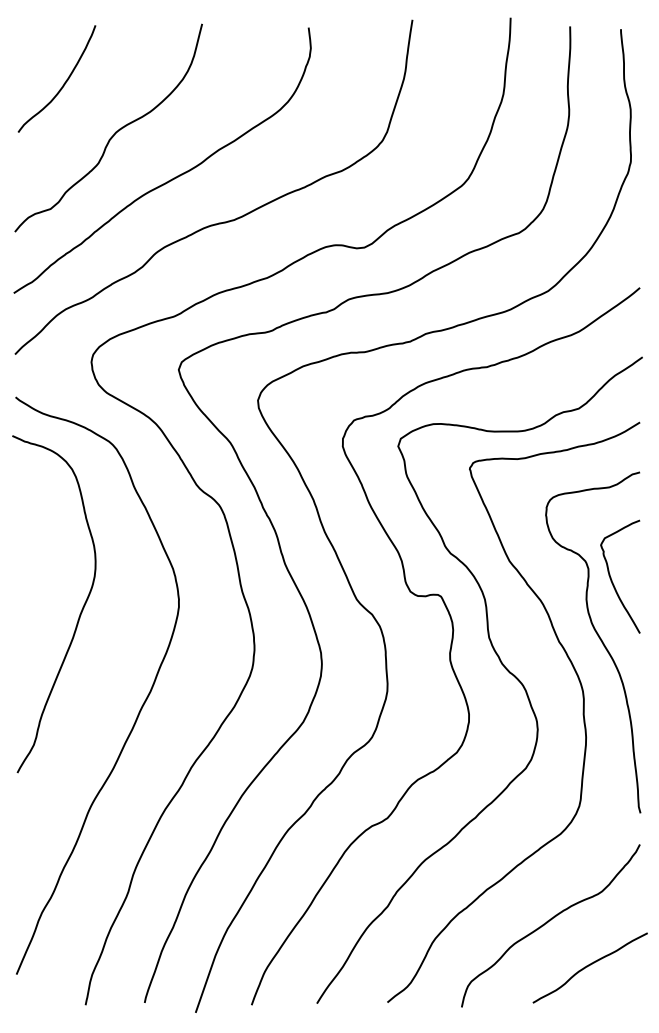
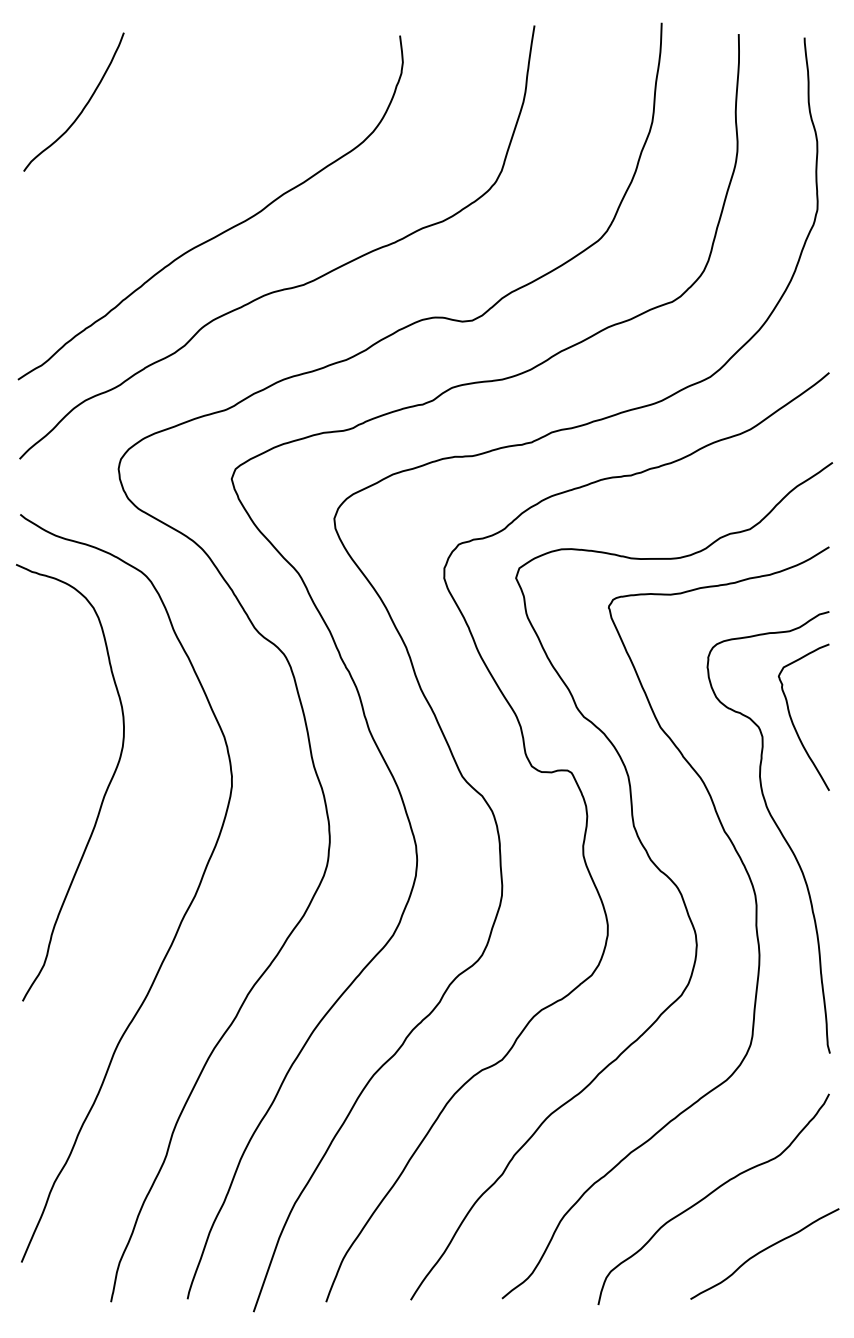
curve: (114, 132) -> (148, 171), removed
curve: (612, 580) -> (793, 722), moved

